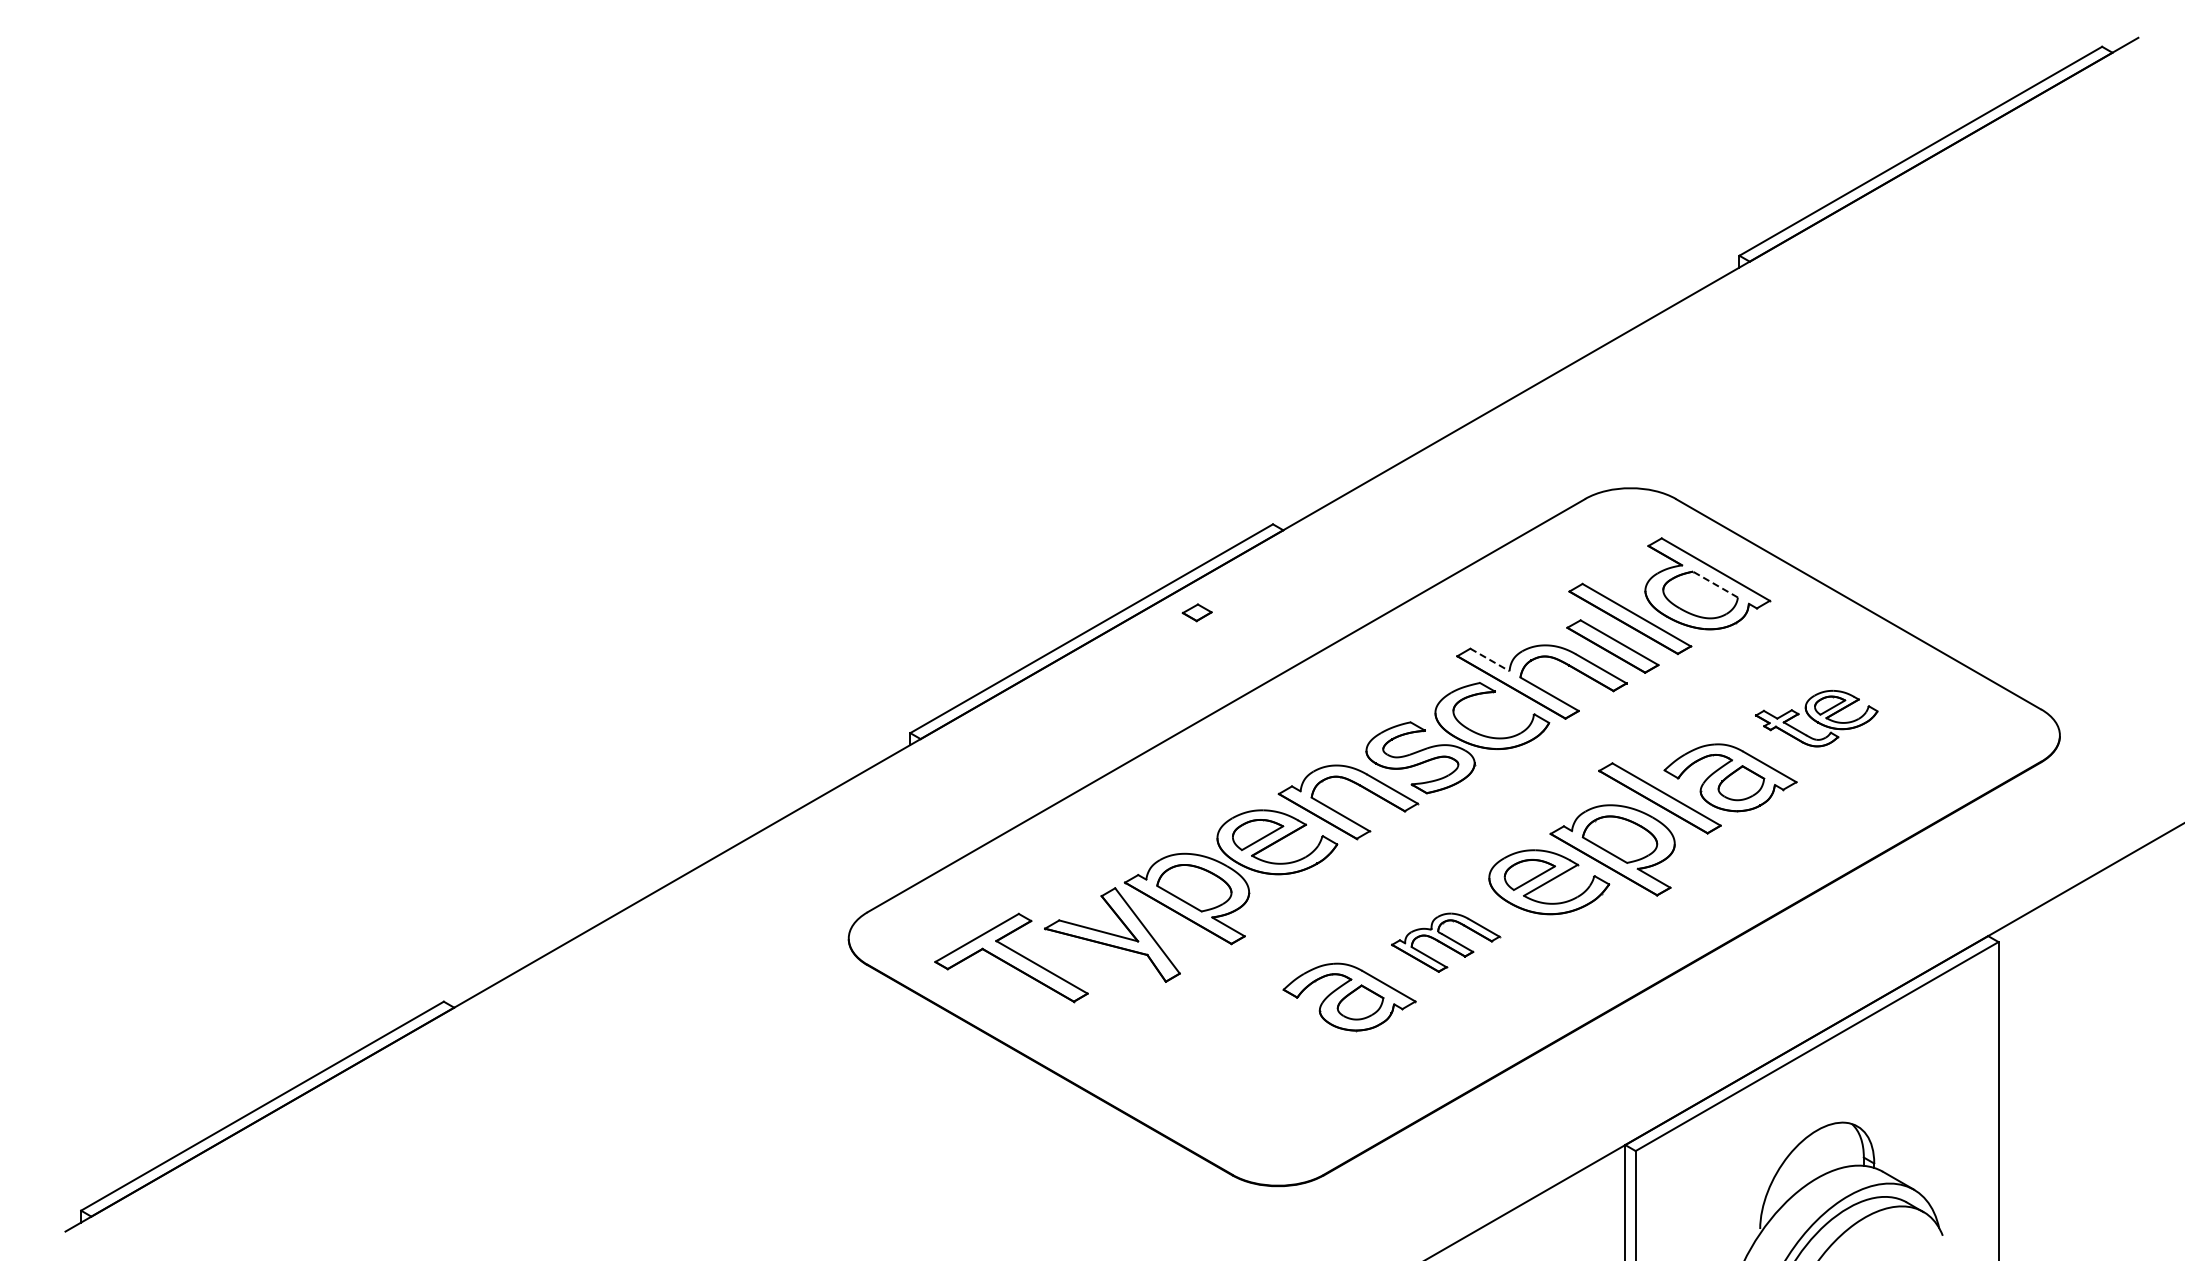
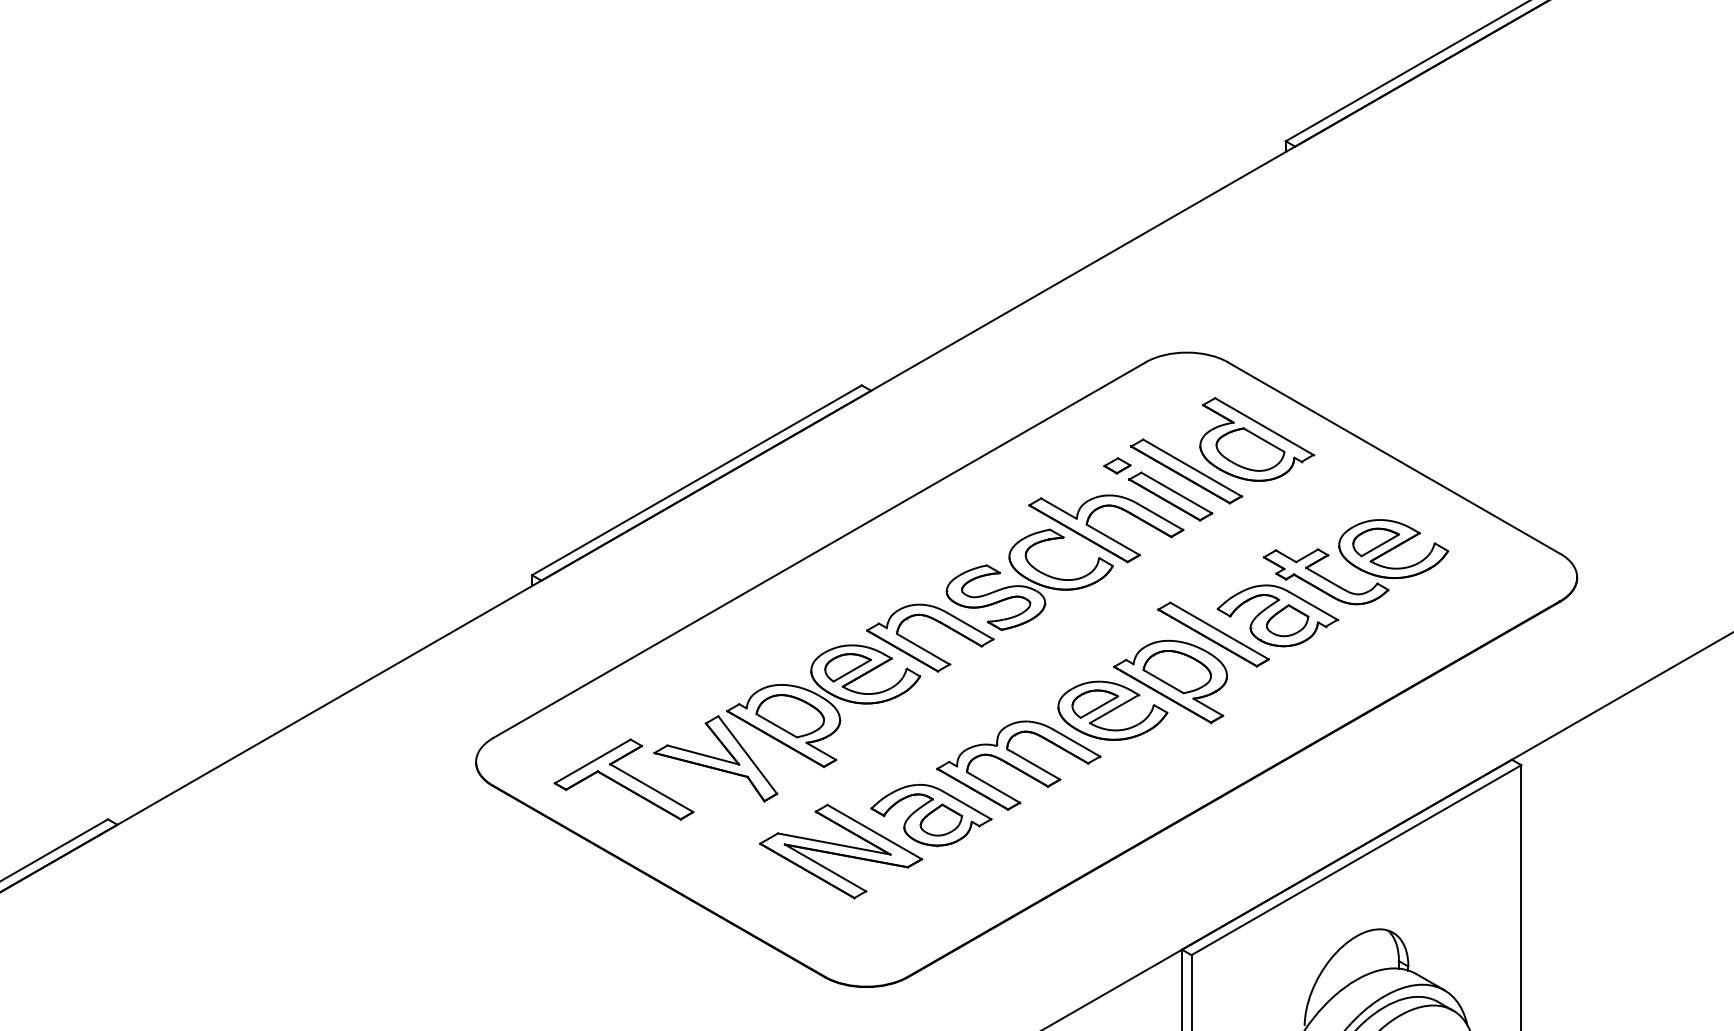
line: (1715, 584) -> (1264, 440), dashed -> solid
part: (1196, 612) -> (1116, 465), moved
line: (1489, 659) -> (1058, 508), dashed -> solid
part: (1816, 718) -> (1355, 561), size x1.67
part: (1445, 942) -> (1018, 765), size x1.67
part: (1250, 1036) -> (841, 851), added

